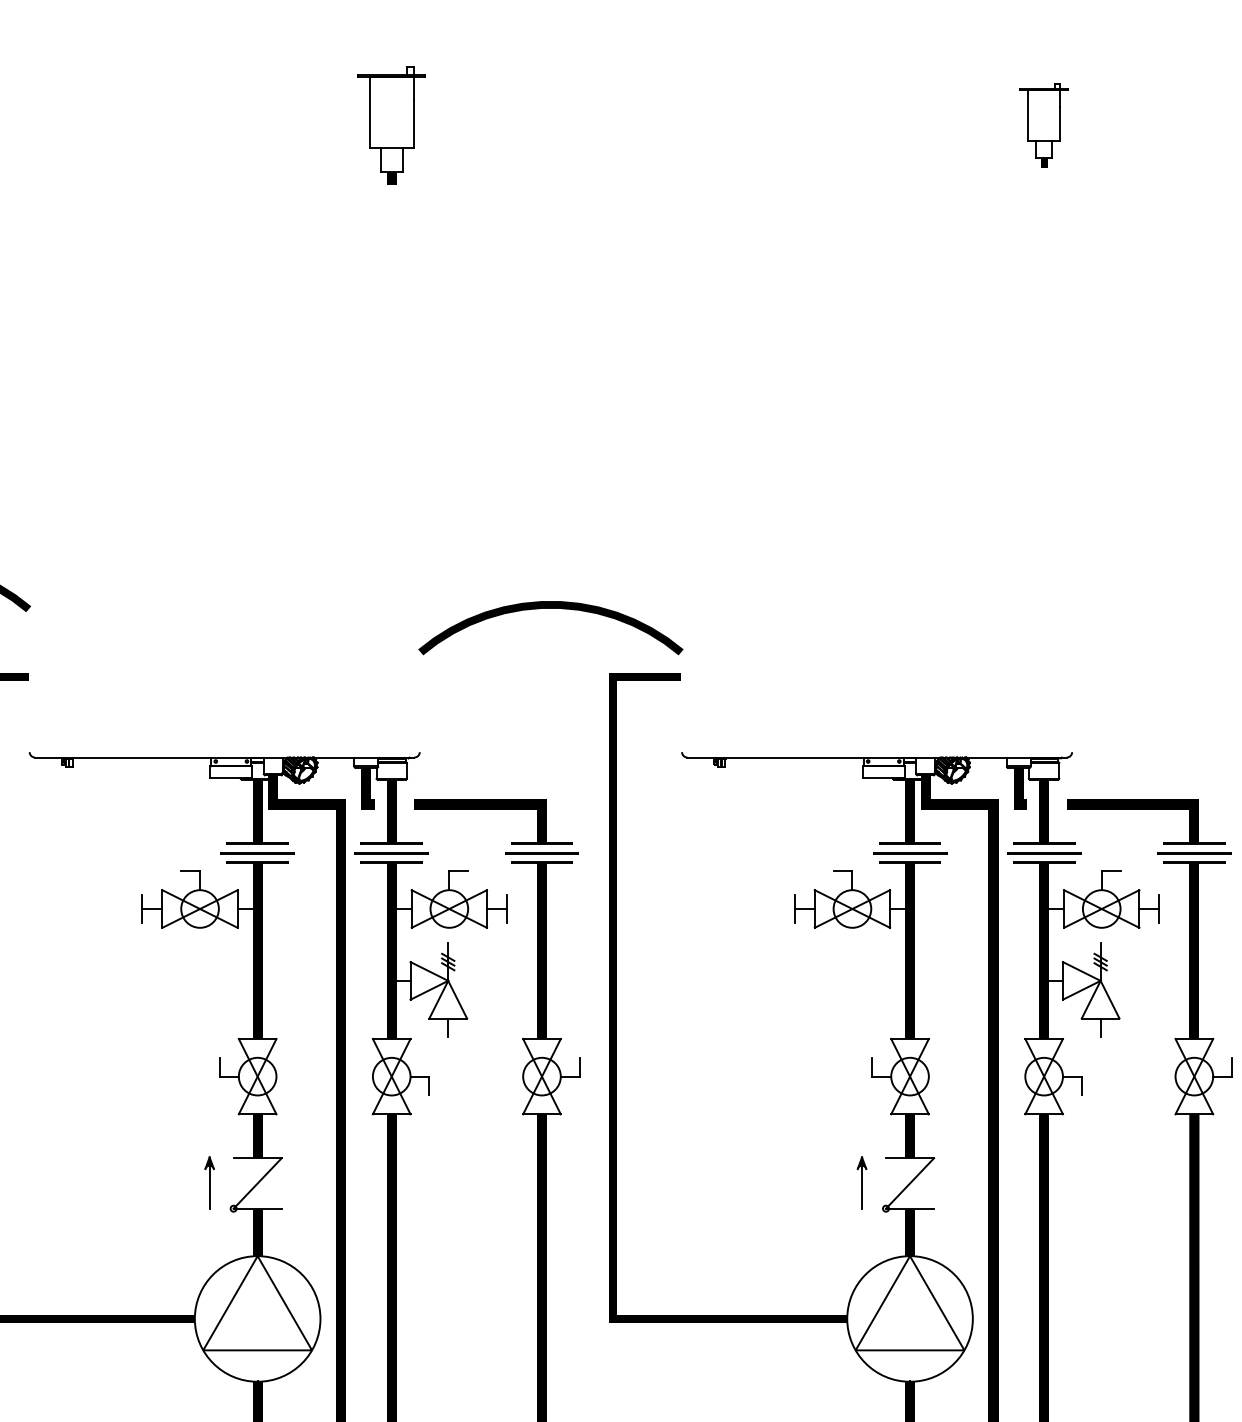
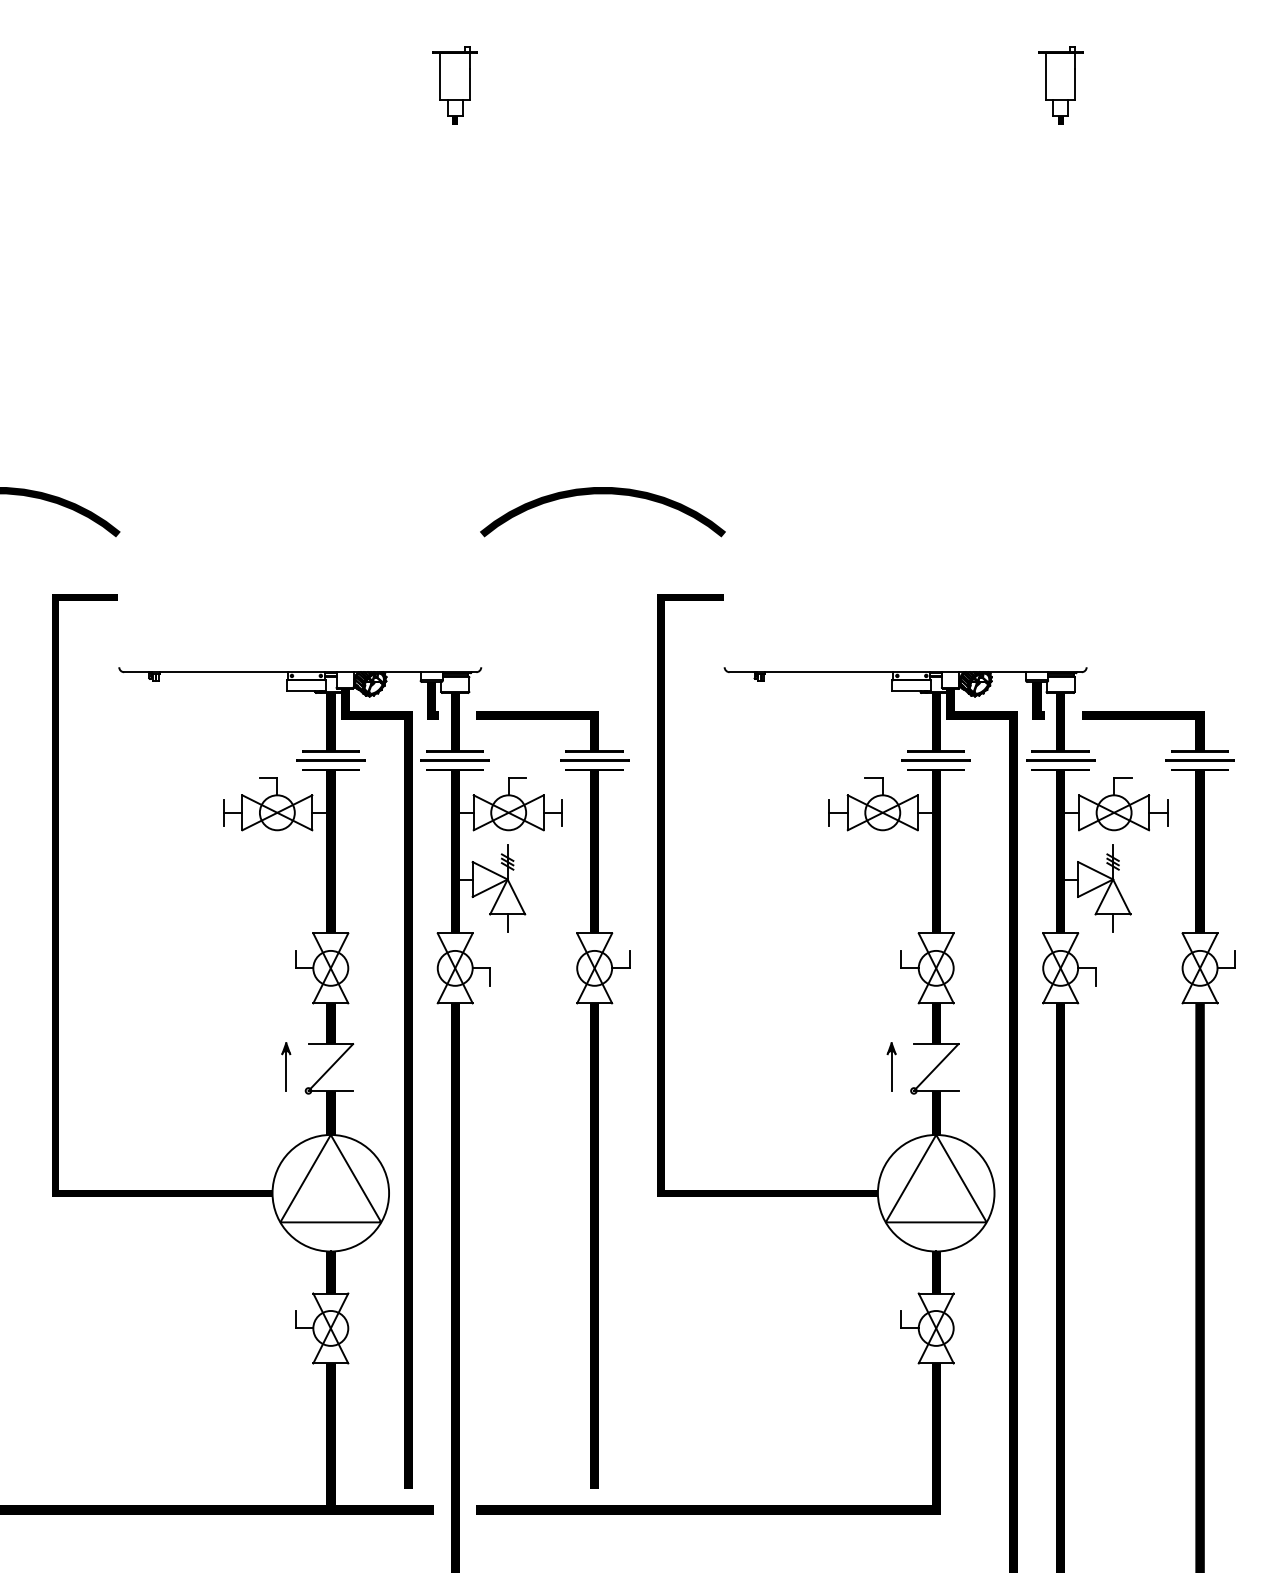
part: (390, 125) -> (454, 85), size x0.71
curve: (550, 609) -> (602, 494), moved

